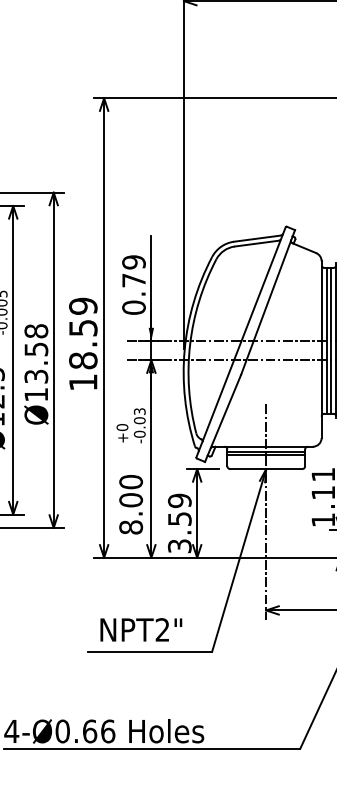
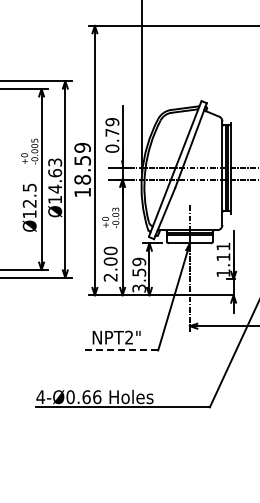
text: (36, 353) -> (55, 175), Ø13.58 -> Ø14.63
text: (130, 527) -> (110, 277), 8.00 -> 2.00
line: (149, 651) -> (121, 350), solid -> dashed

